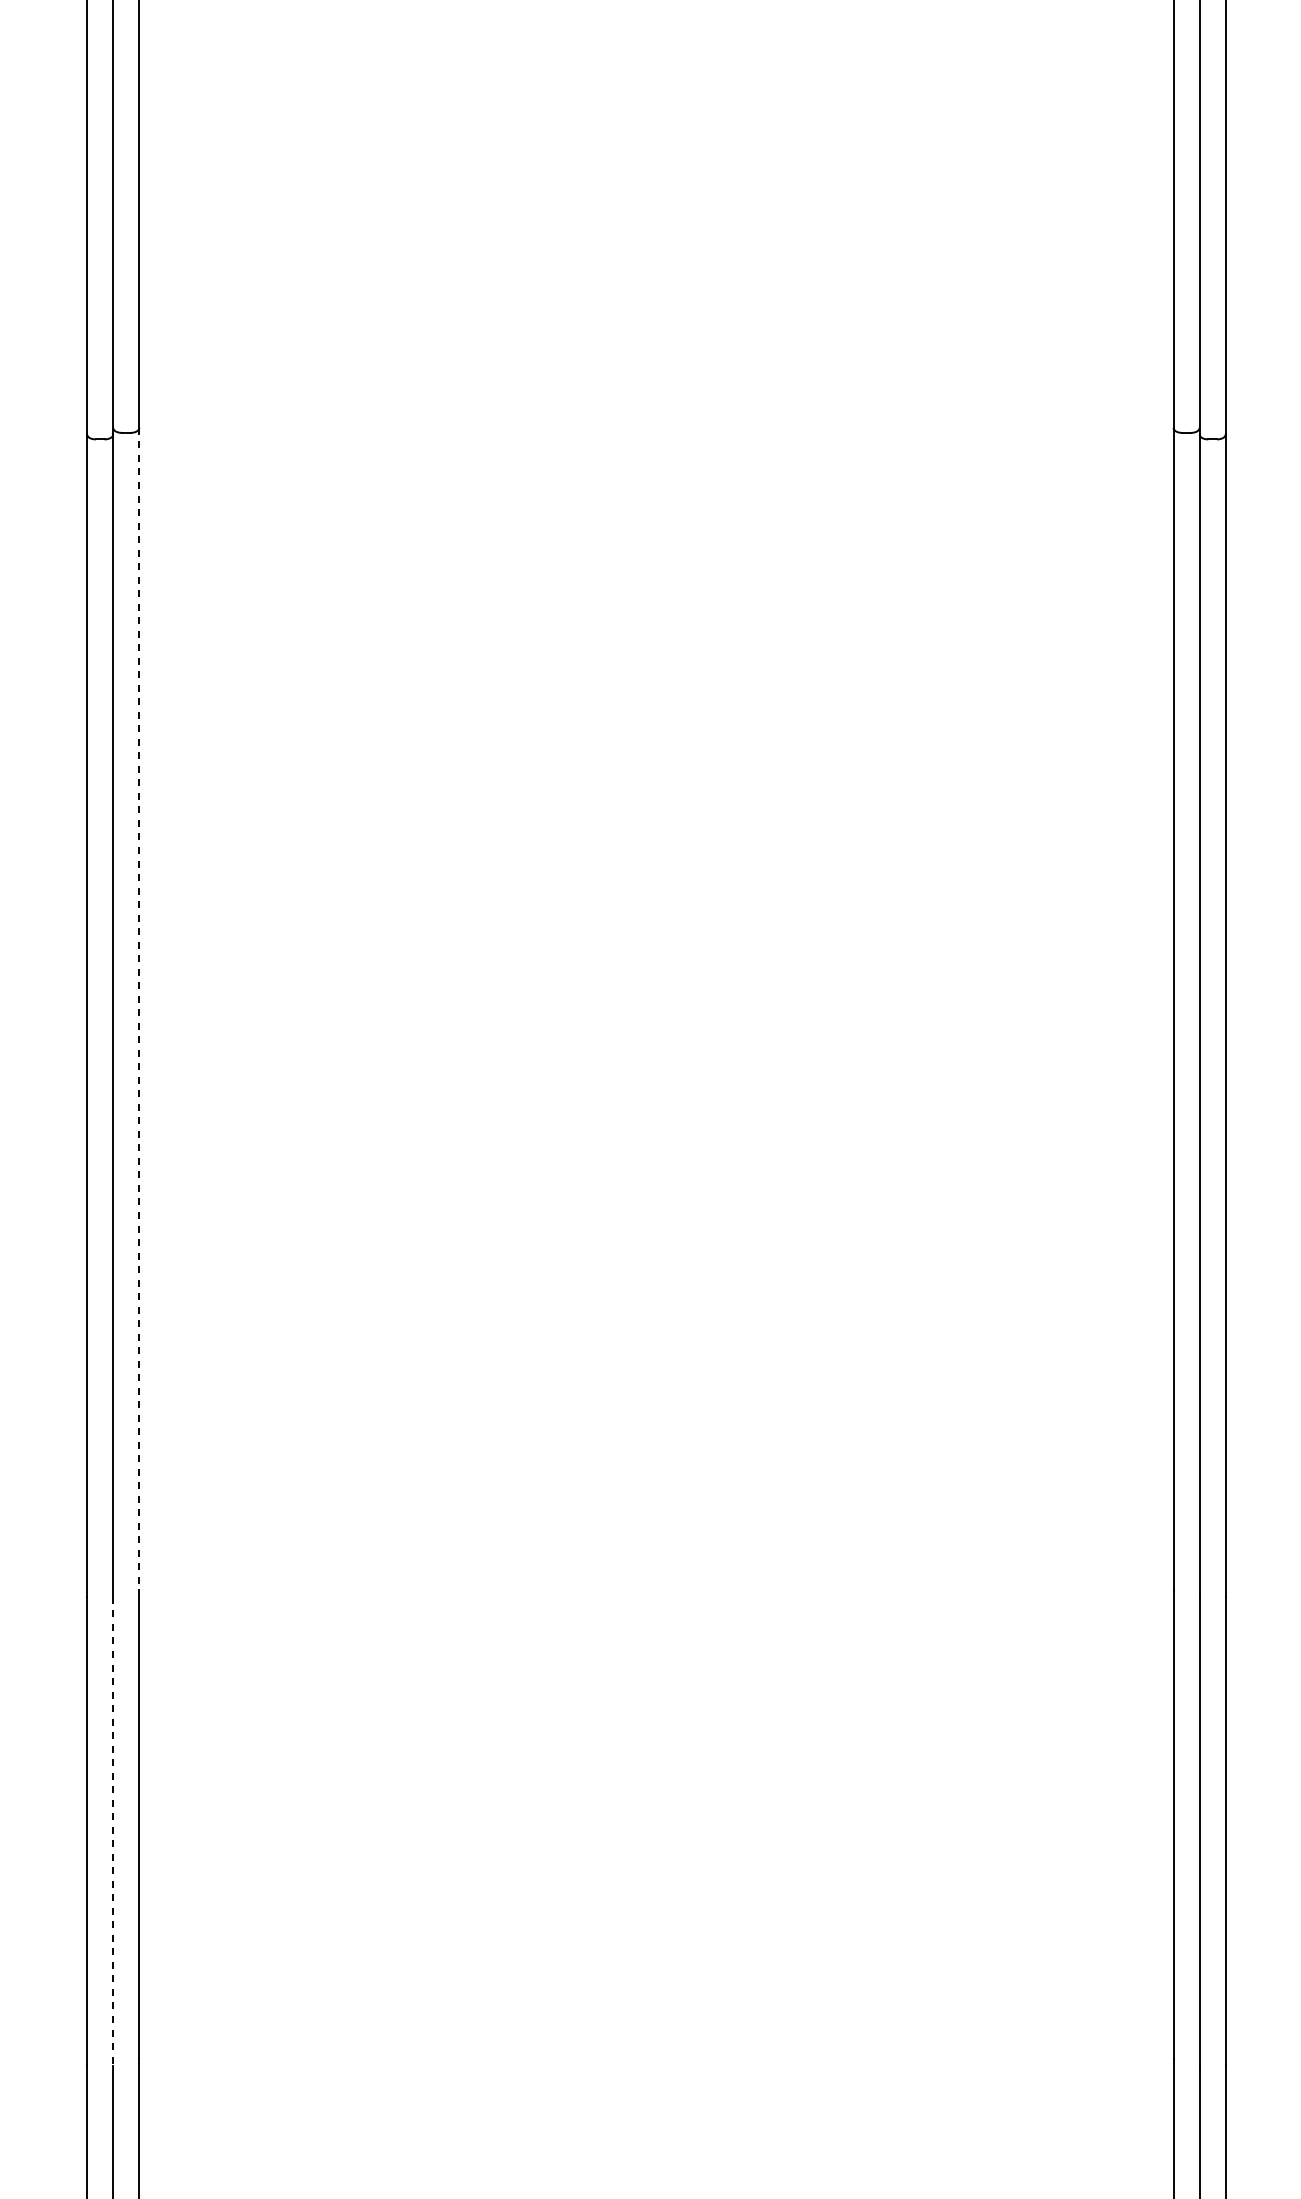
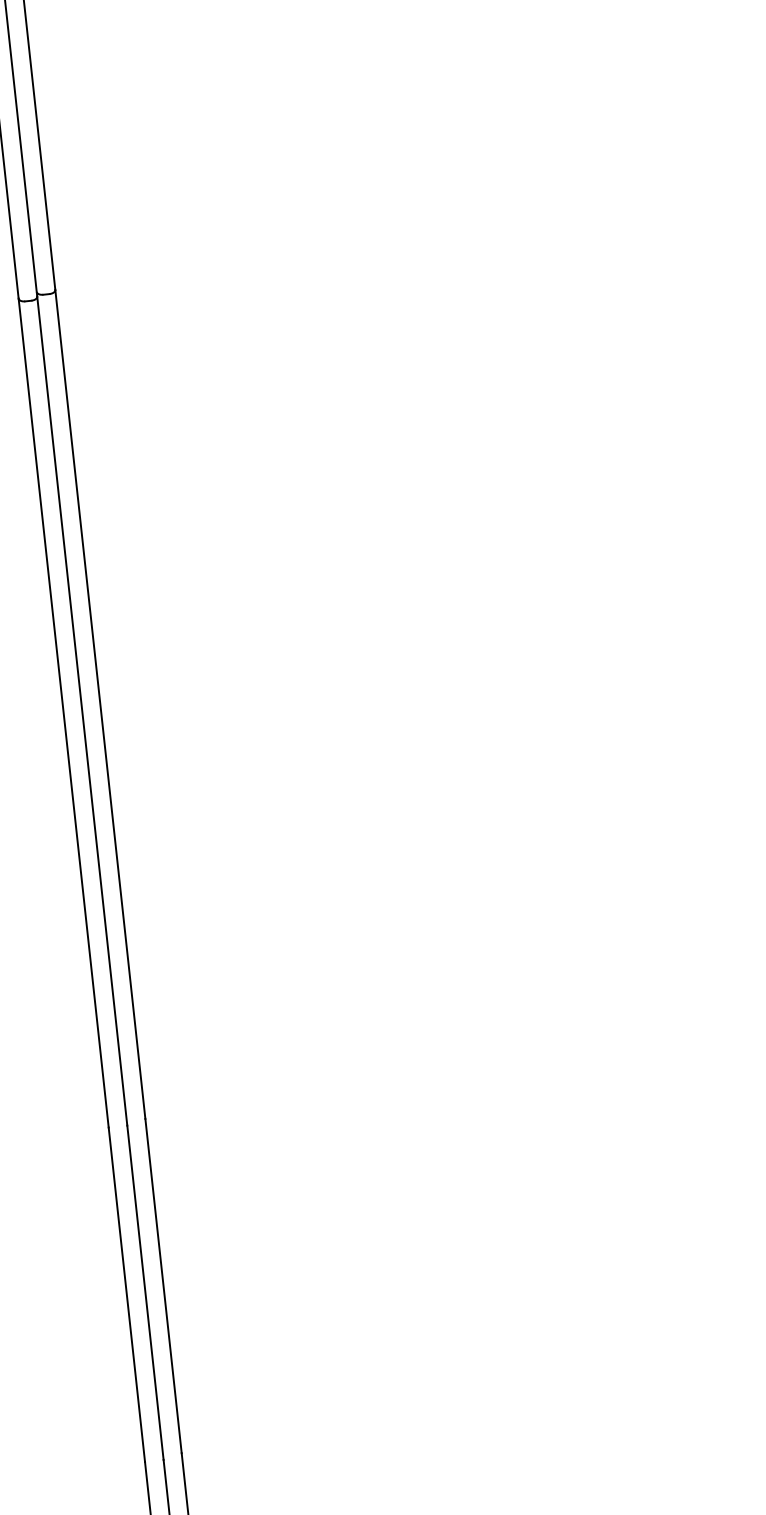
line: (139, 1009) -> (100, 704), dashed -> solid
line: (113, 1831) -> (145, 1292), dashed -> solid

